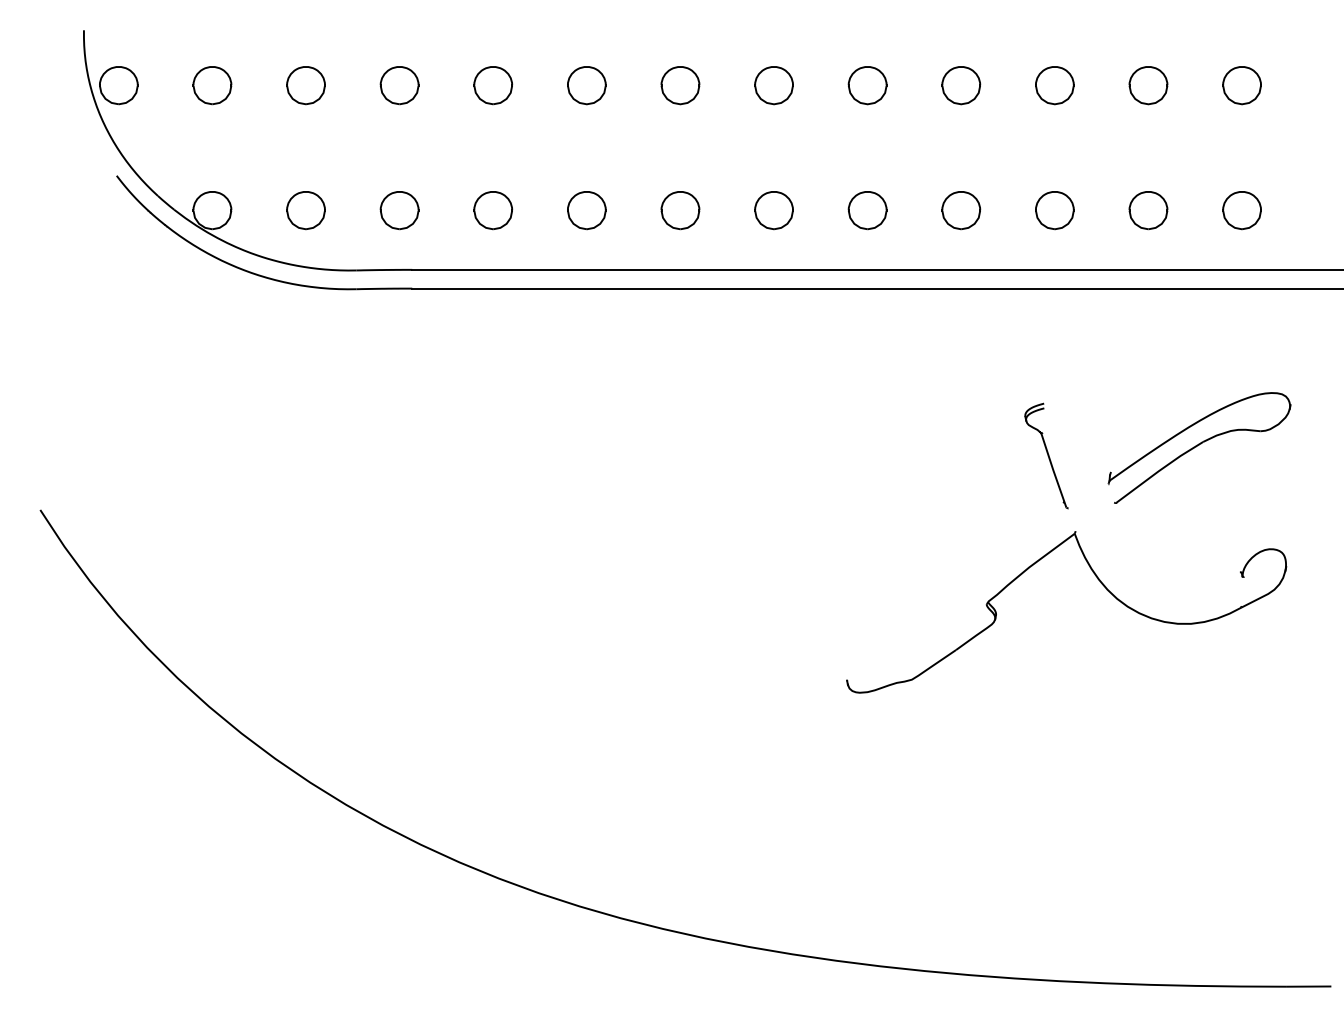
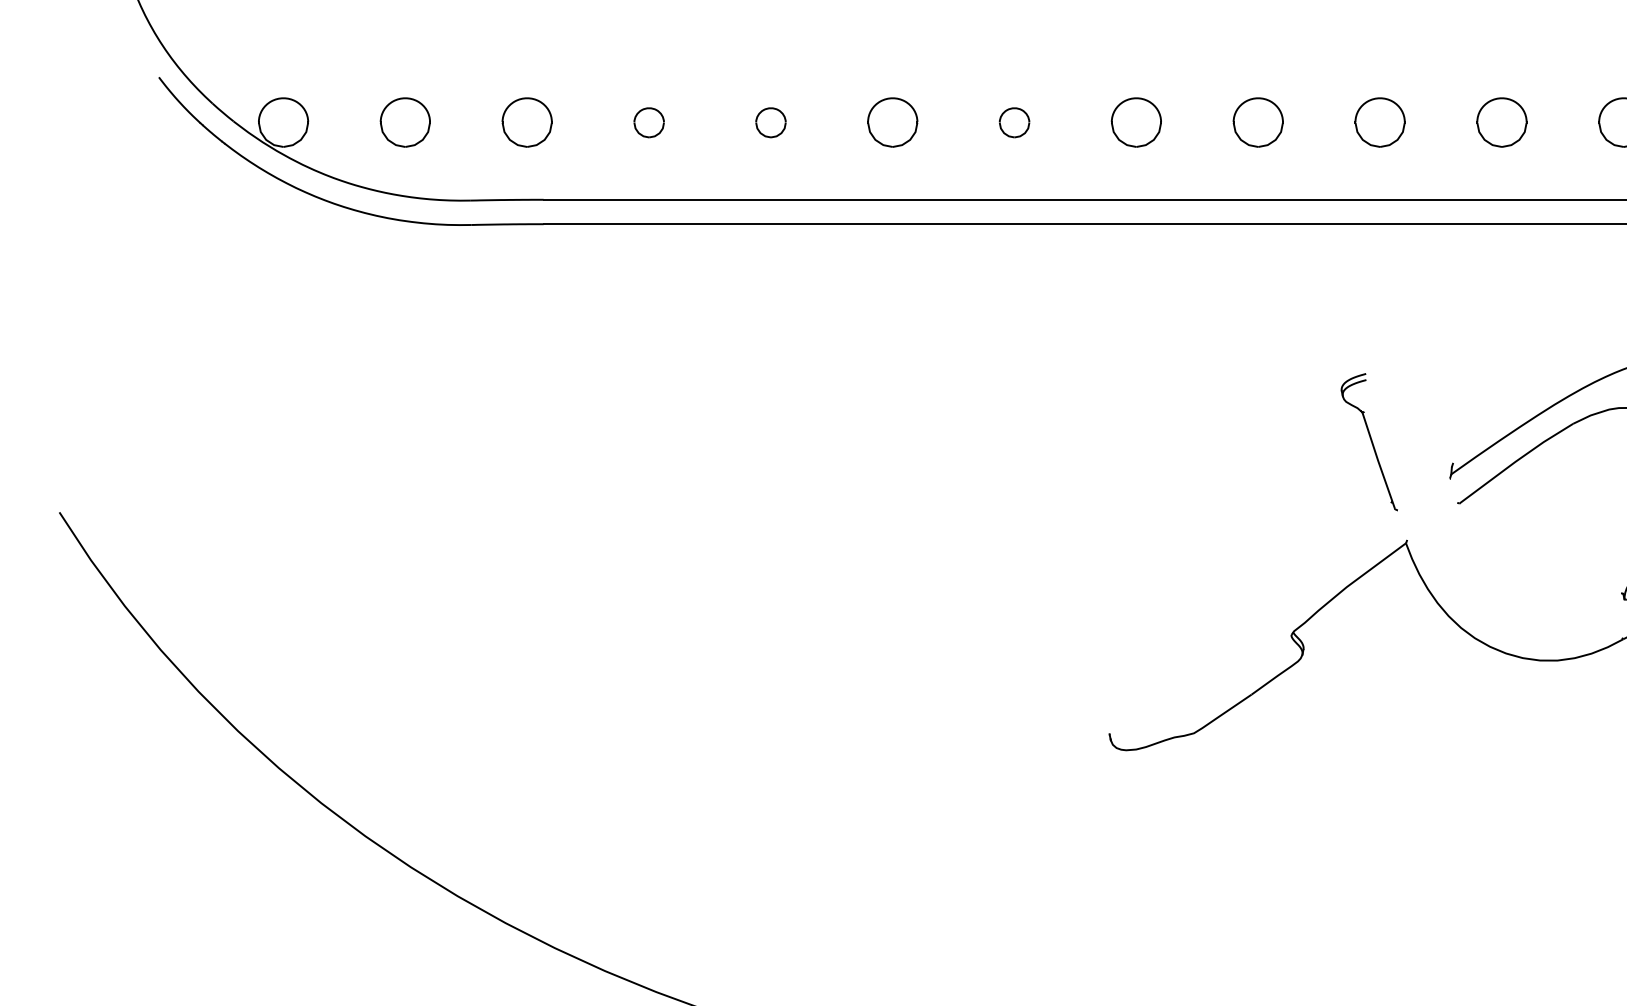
part: (493, 210) -> (649, 122), size x0.6
part: (586, 210) -> (770, 122), size x0.6
part: (773, 210) -> (1013, 122), size x0.6

